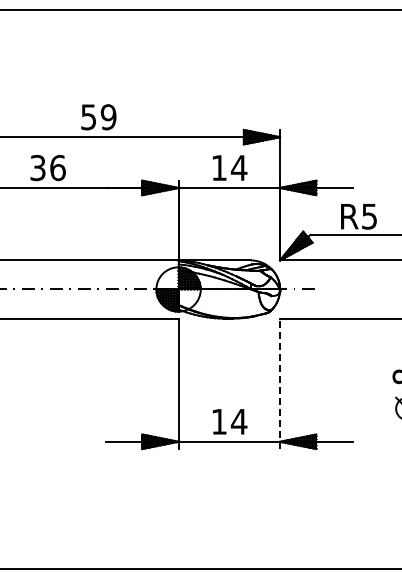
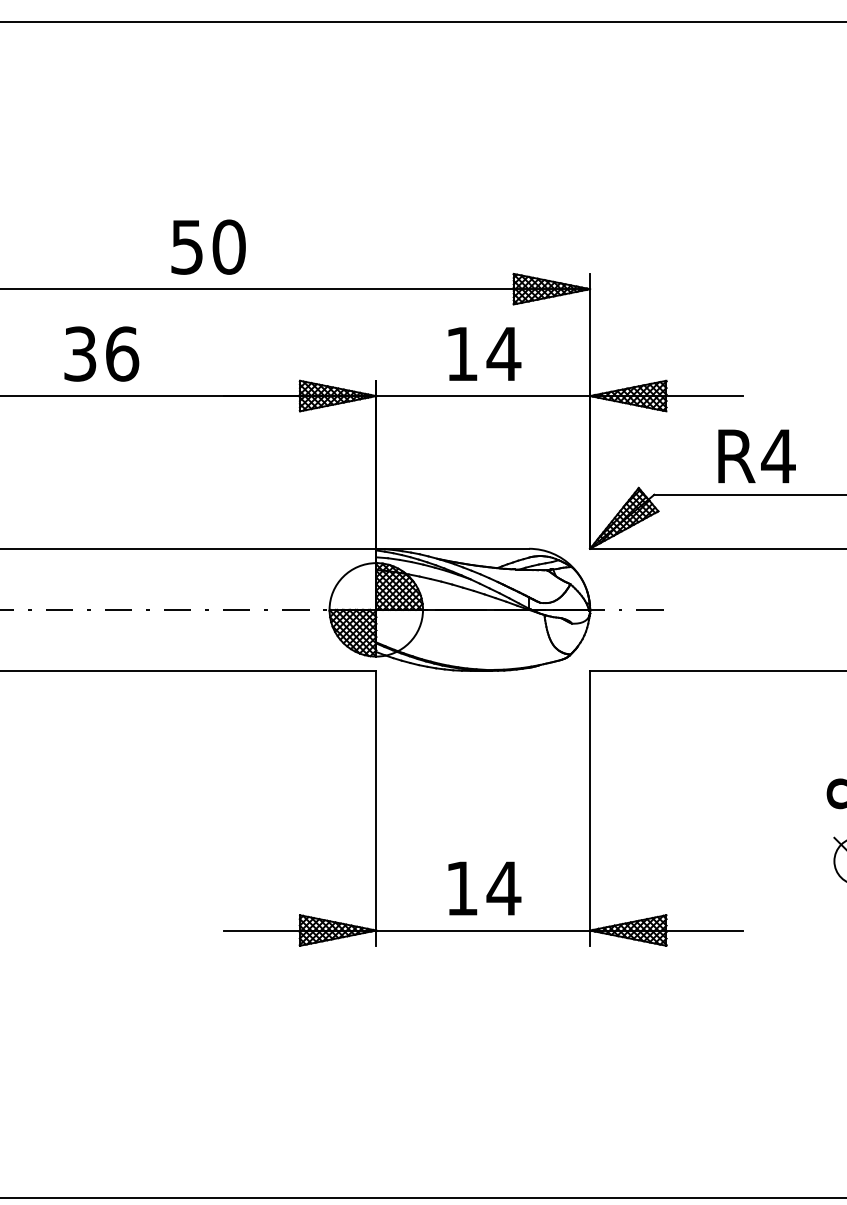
text: (108, 117) -> (228, 247), 59 -> 50
text: (369, 216) -> (778, 456), R5 -> R4
line: (280, 383) -> (590, 807), dashed -> solid

